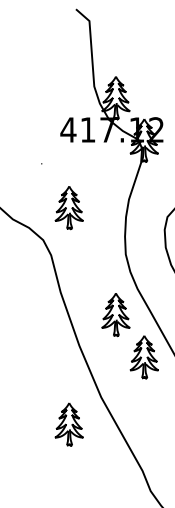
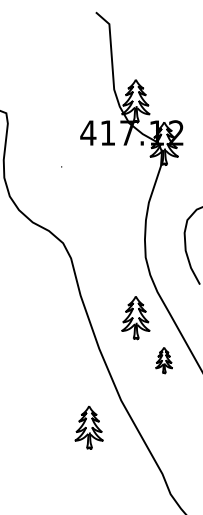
part: (68, 208) -> (88, 211), removed
part: (143, 357) -> (163, 360), size x0.6

